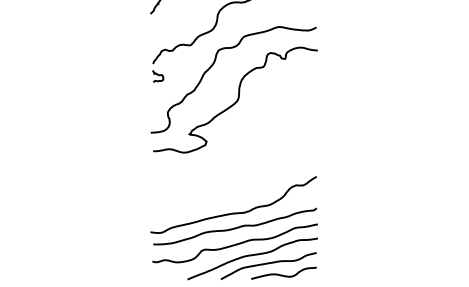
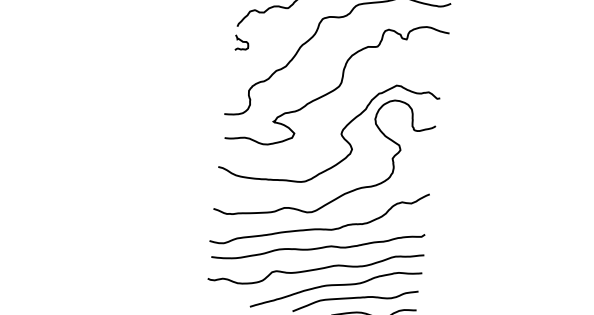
part: (240, 161) -> (334, 163), added

